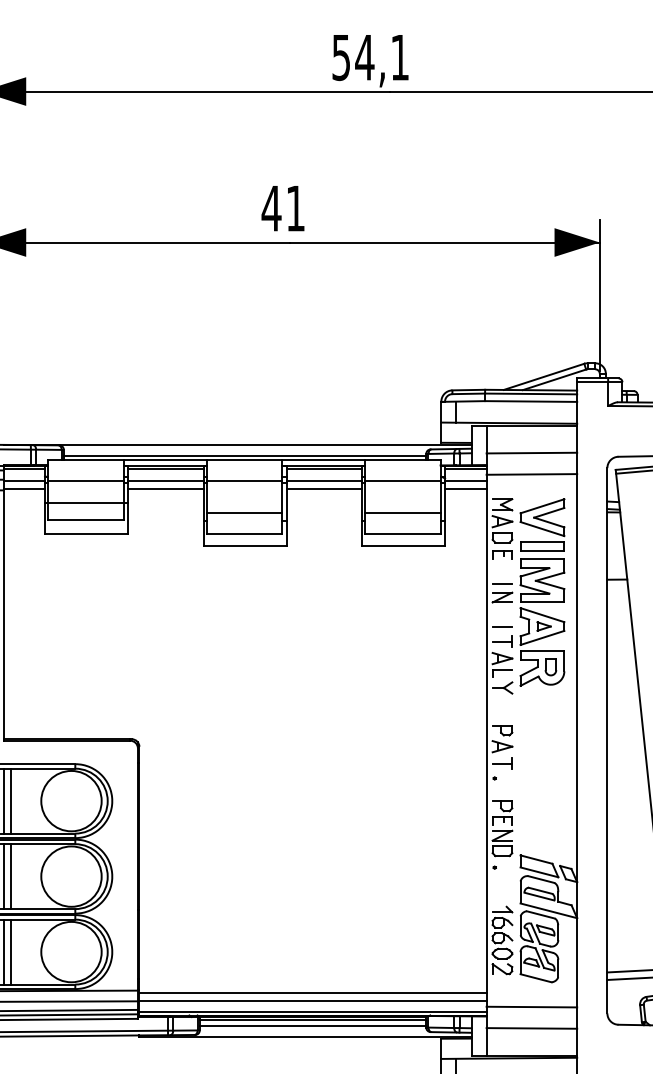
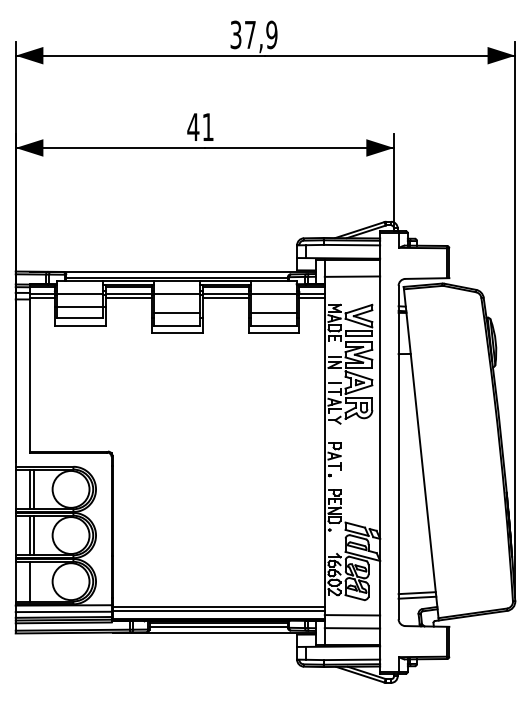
text: (371, 56) -> (254, 34), 54,1 -> 37,9
line: (531, 474) -> (352, 289), removed
line: (11, 951) -> (34, 581), removed

